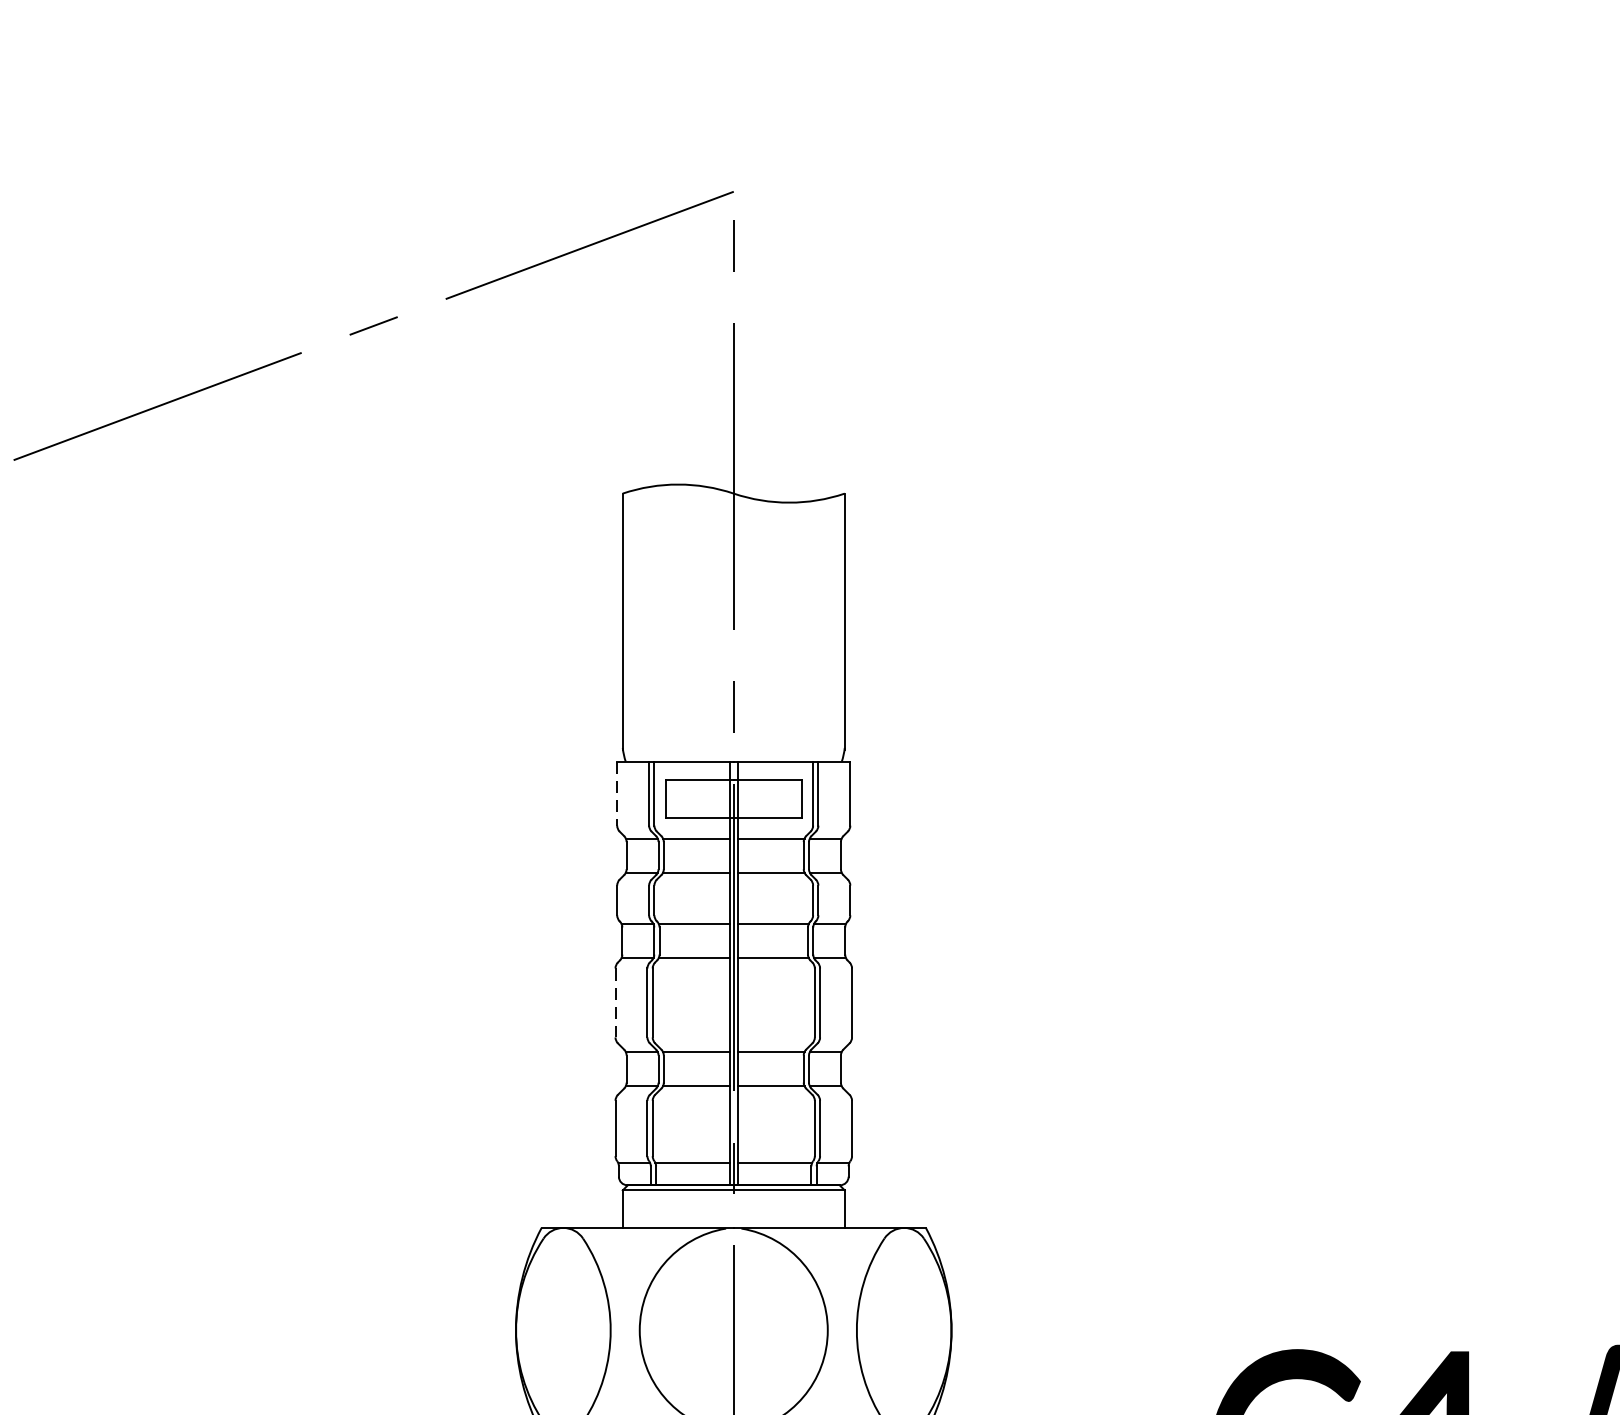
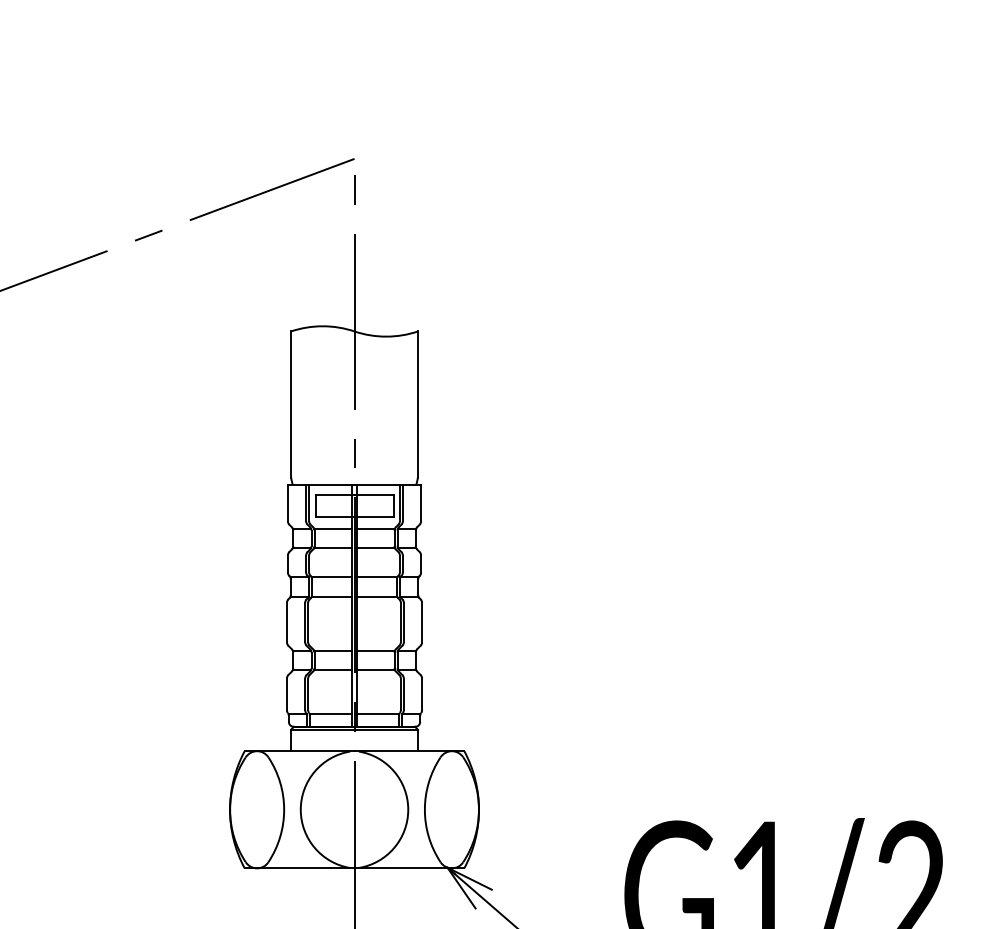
line: (616, 794) -> (287, 503), dashed -> solid
line: (614, 1002) -> (286, 622), dashed -> solid

